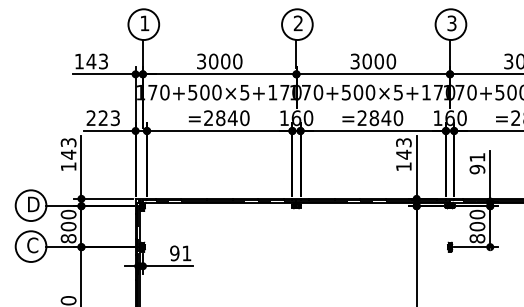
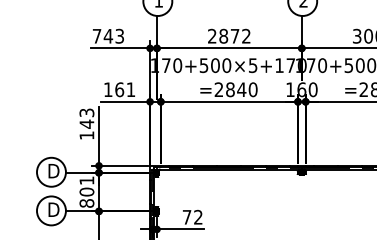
text: (79, 61) -> (97, 36), 143 -> 743
text: (219, 61) -> (229, 36), 3000 -> 2872
text: (102, 118) -> (118, 90), 223 -> 161
text: (68, 214) -> (86, 180), 800 -> 801
text: (33, 245) -> (53, 209), C -> D
text: (180, 253) -> (192, 217), 91 -> 72

